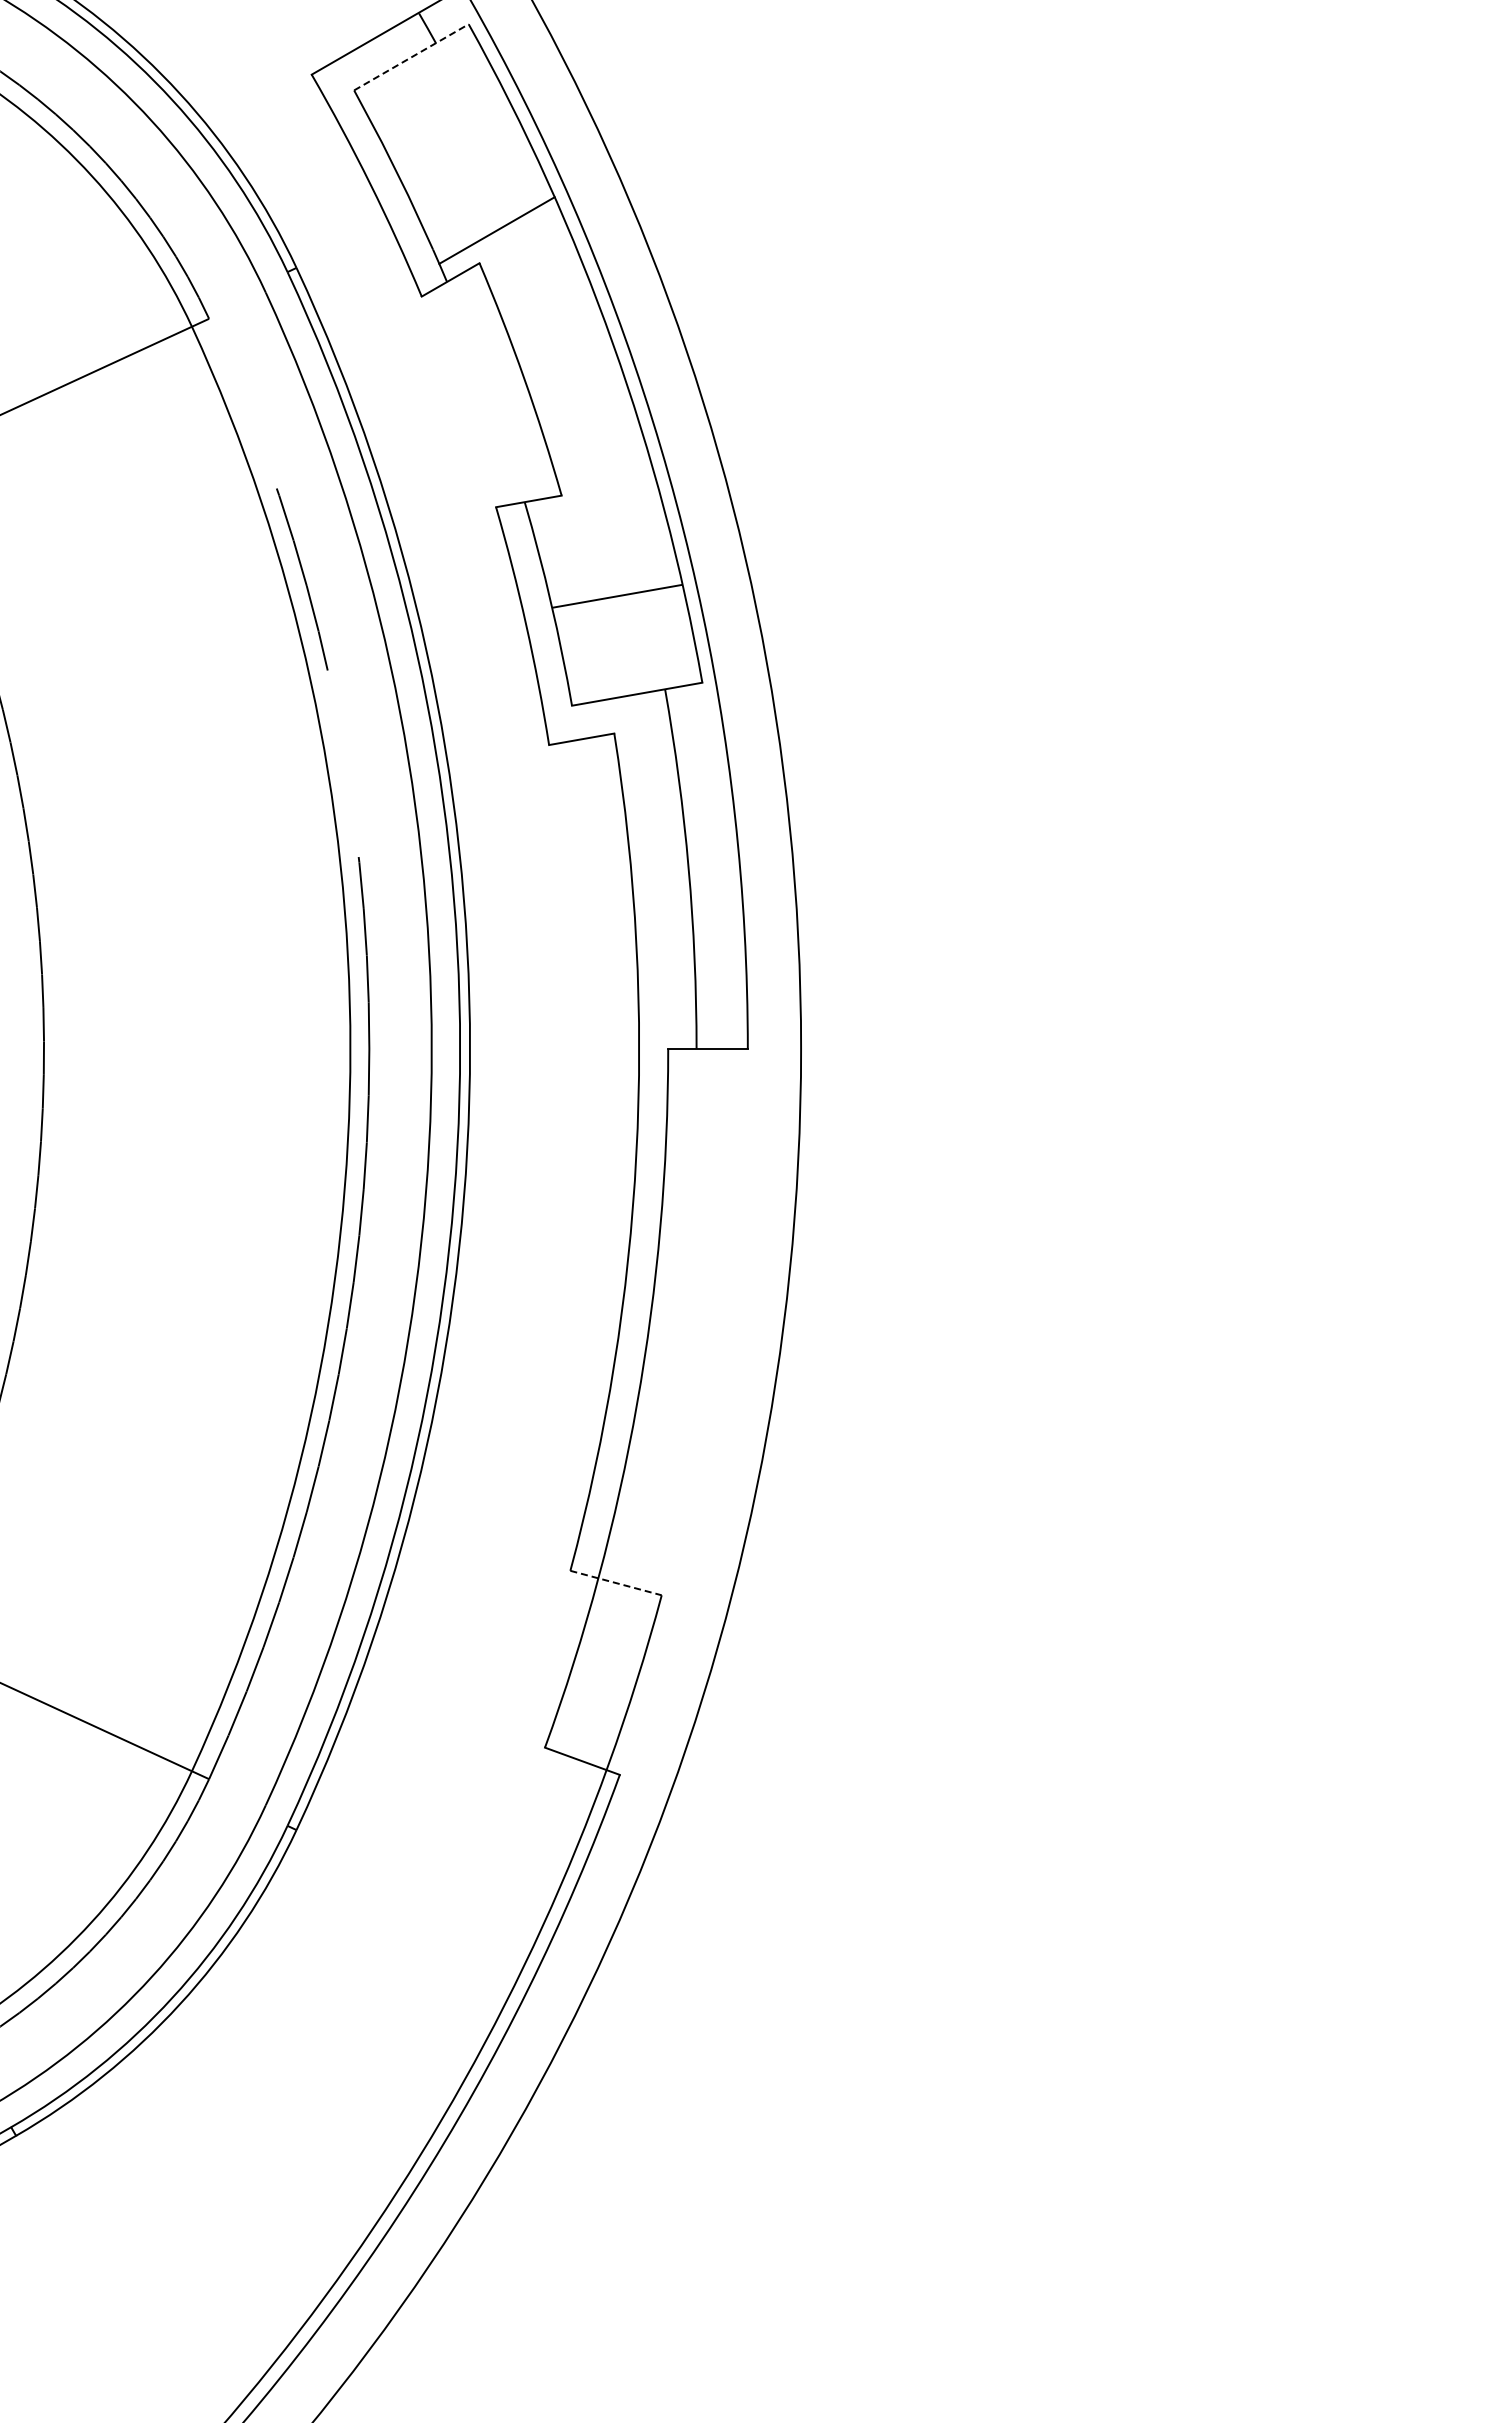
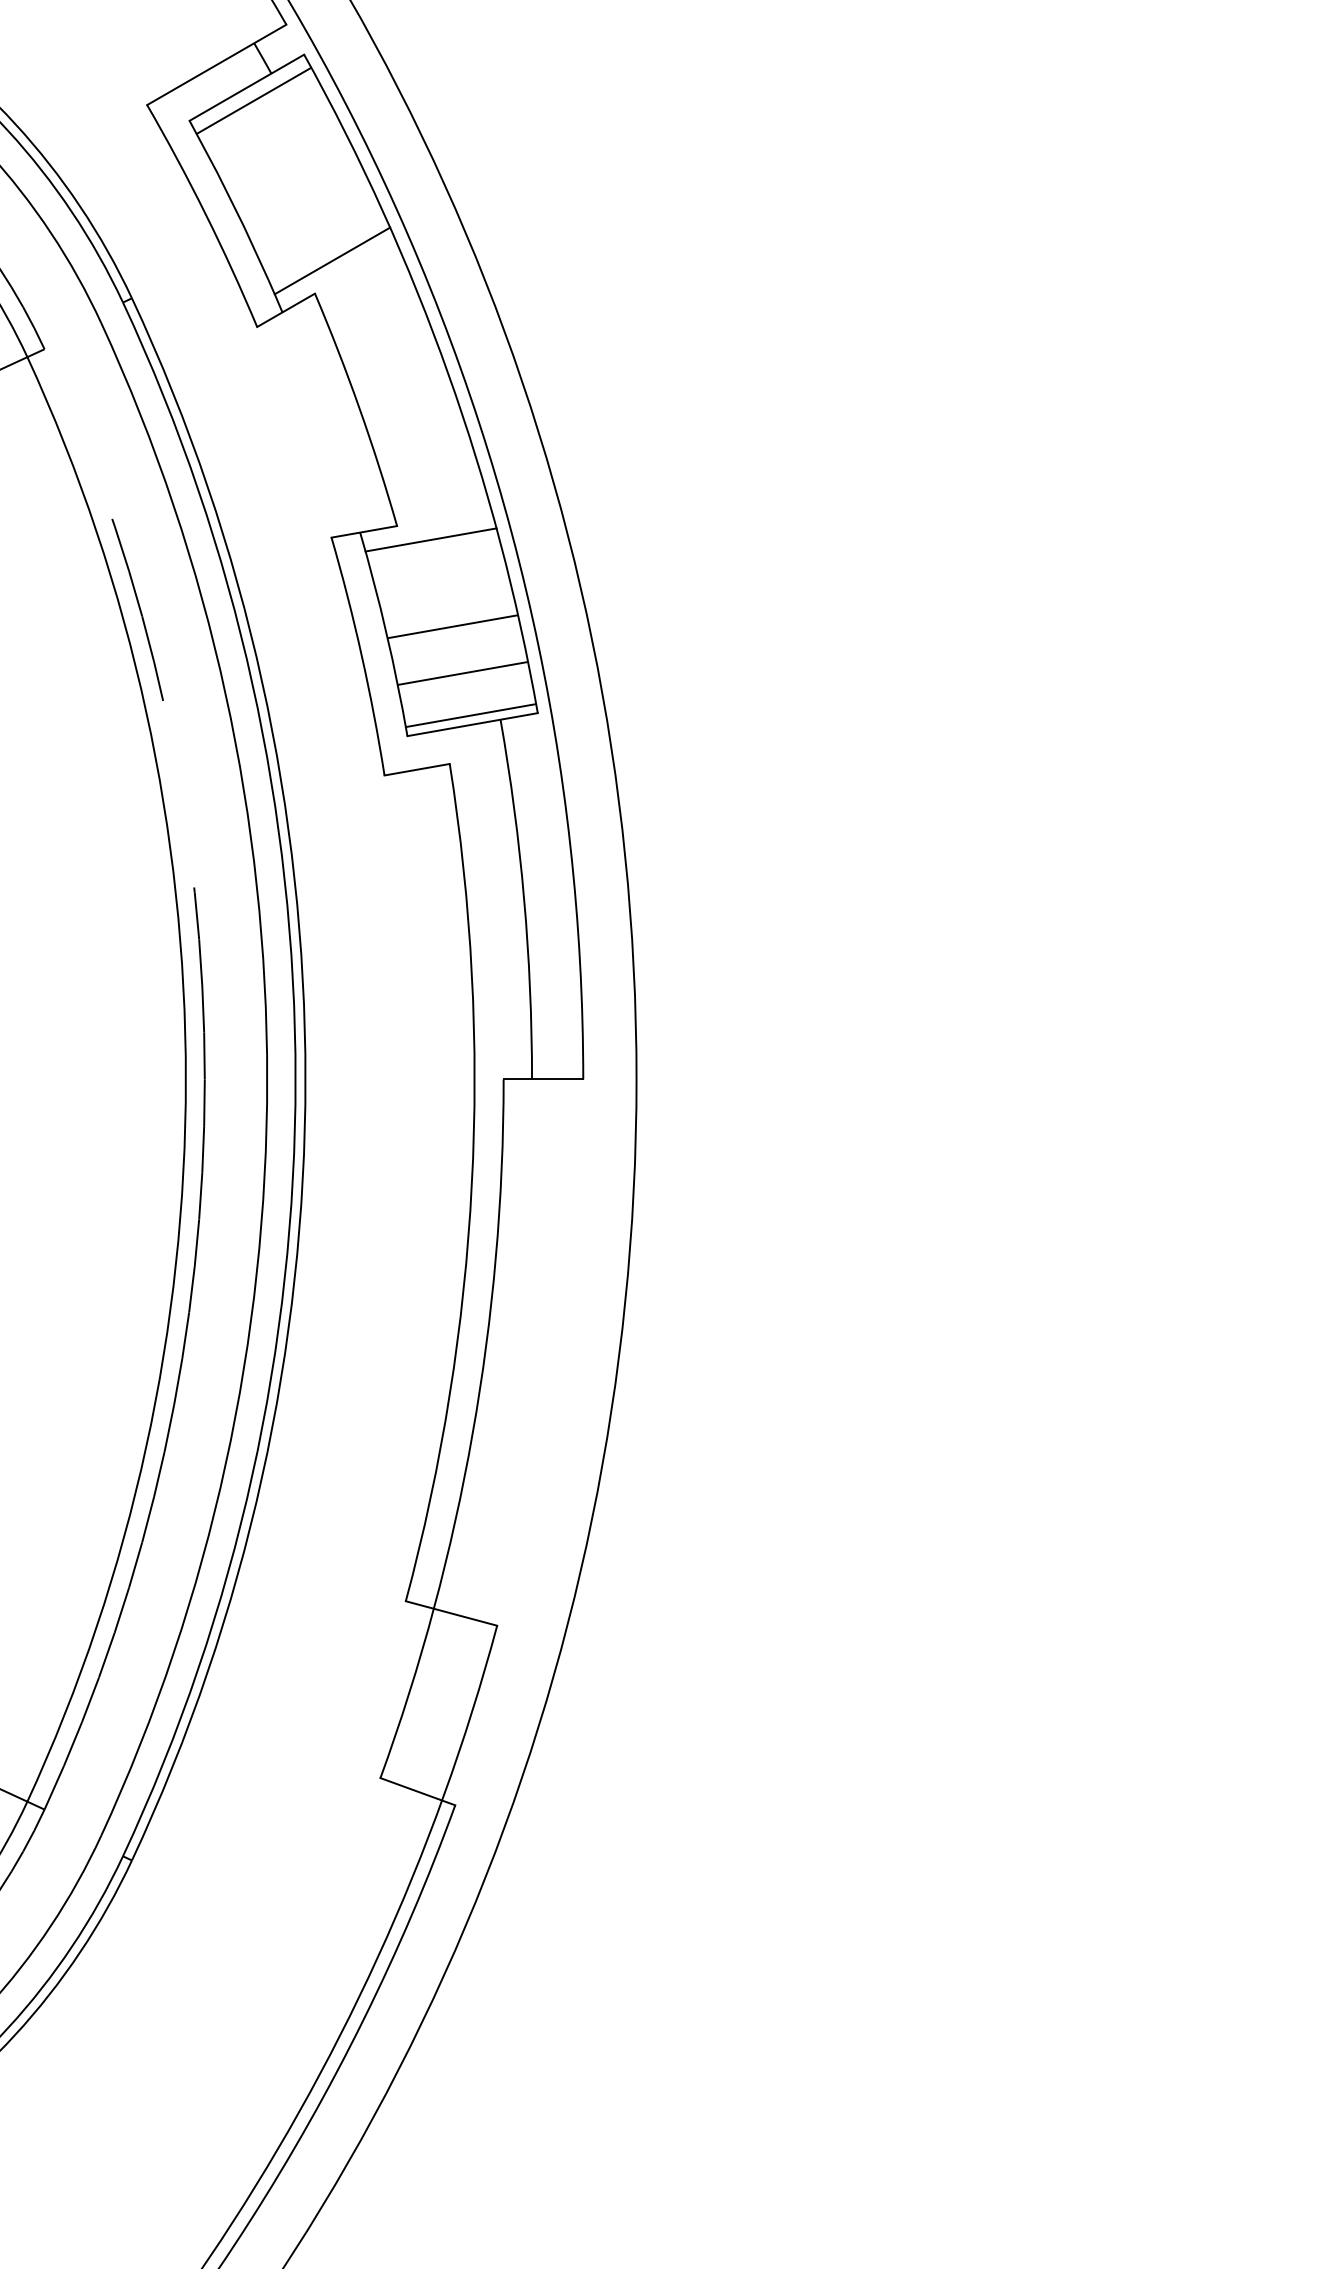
line: (411, 57) -> (246, 87), dashed -> solid
line: (418, 70) -> (253, 100), added
line: (595, 509) -> (430, 539), added
line: (627, 642) -> (462, 672), added
line: (635, 684) -> (470, 714), added
line: (616, 1583) -> (451, 1613), dashed -> solid

